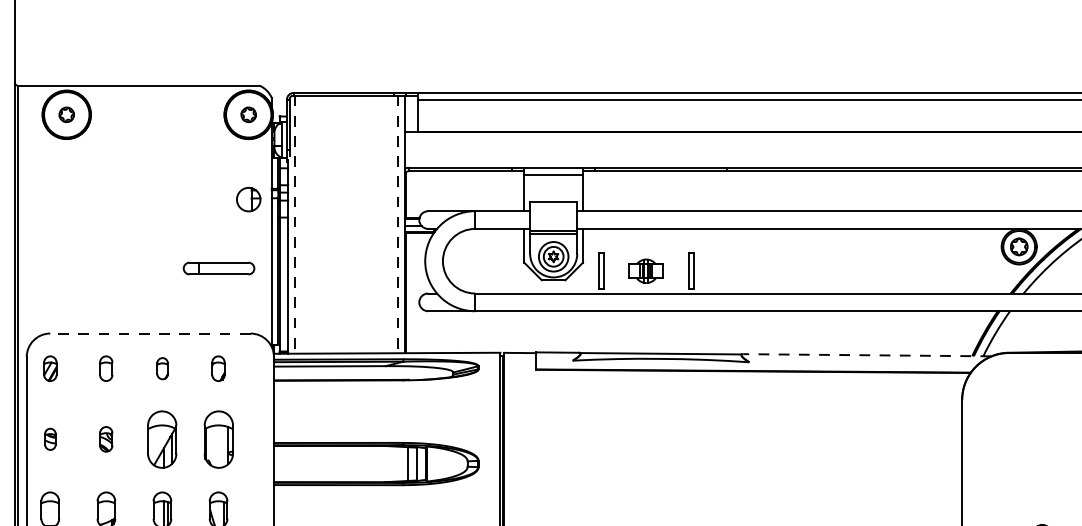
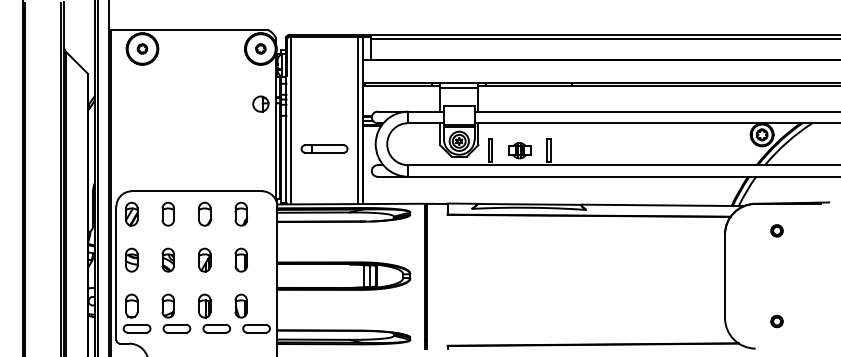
line: (295, 224) -> (291, 120), dashed -> solid
line: (398, 224) -> (358, 120), dashed -> solid
part: (218, 267) -> (324, 148), moved
line: (149, 333) -> (196, 191), dashed -> solid
line: (867, 355) -> (663, 205), dashed -> solid
part: (49, 367) -> (131, 213), size x1.43
part: (105, 367) -> (167, 213), size x1.43
part: (162, 367) -> (204, 213), size x1.67
part: (217, 367) -> (240, 213), size x1.43
part: (1041, 393) -> (776, 230), added
part: (49, 438) -> (131, 259), size x1.67
part: (105, 438) -> (167, 259), size x1.43
part: (162, 438) -> (204, 259), size x0.62
part: (217, 438) -> (240, 259), size x0.62

